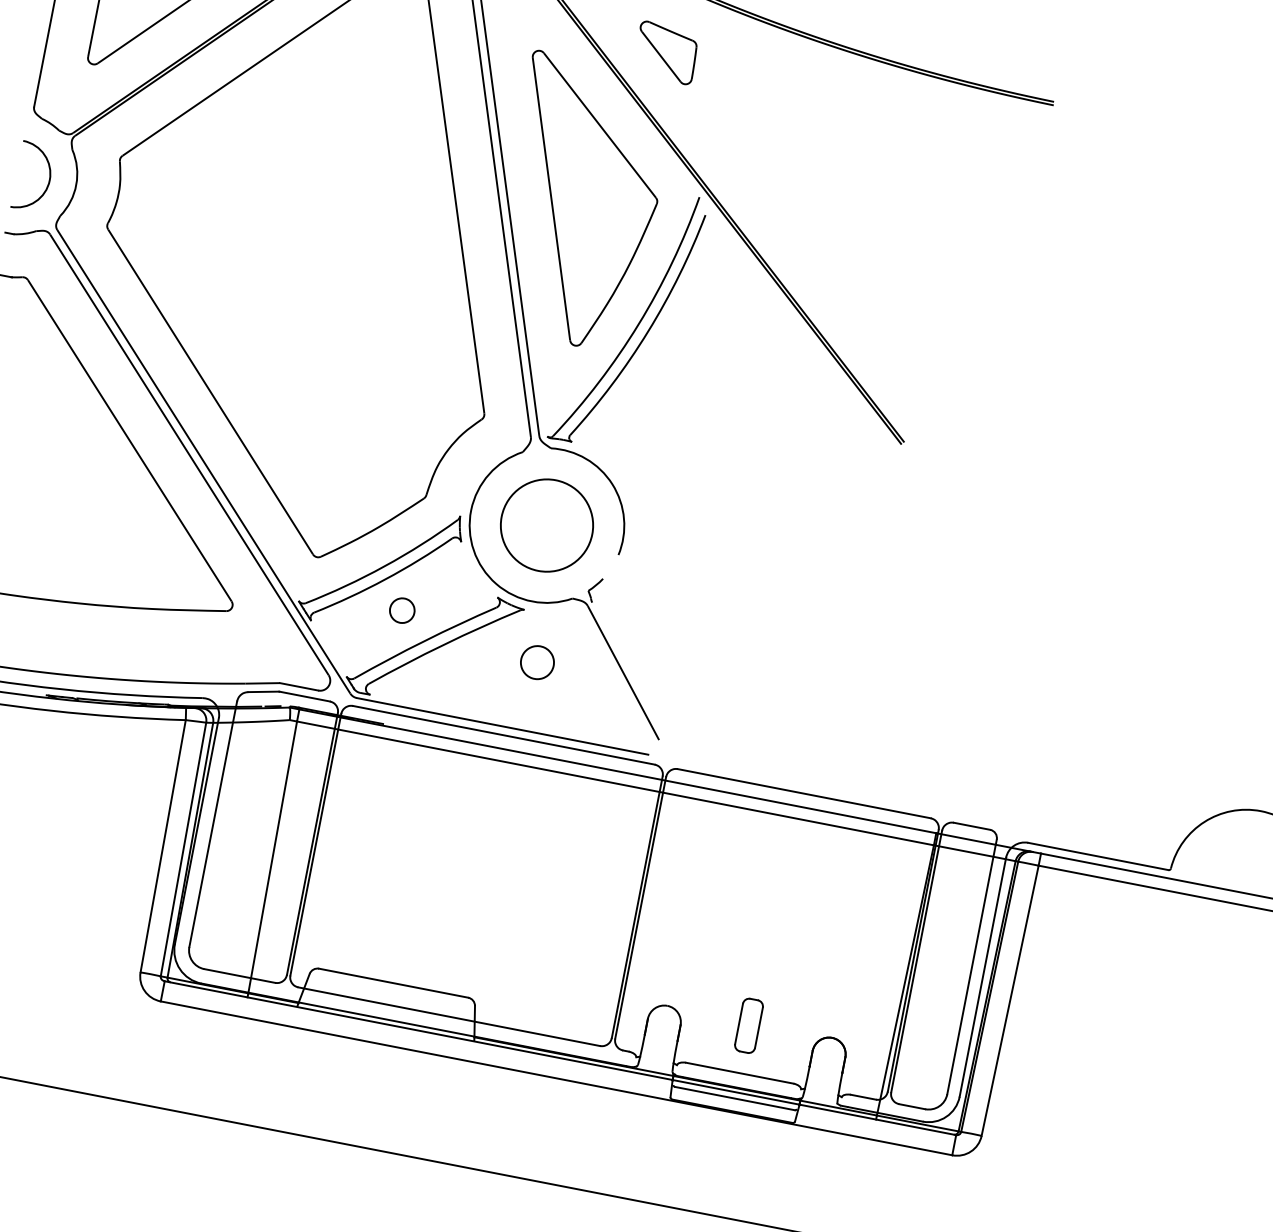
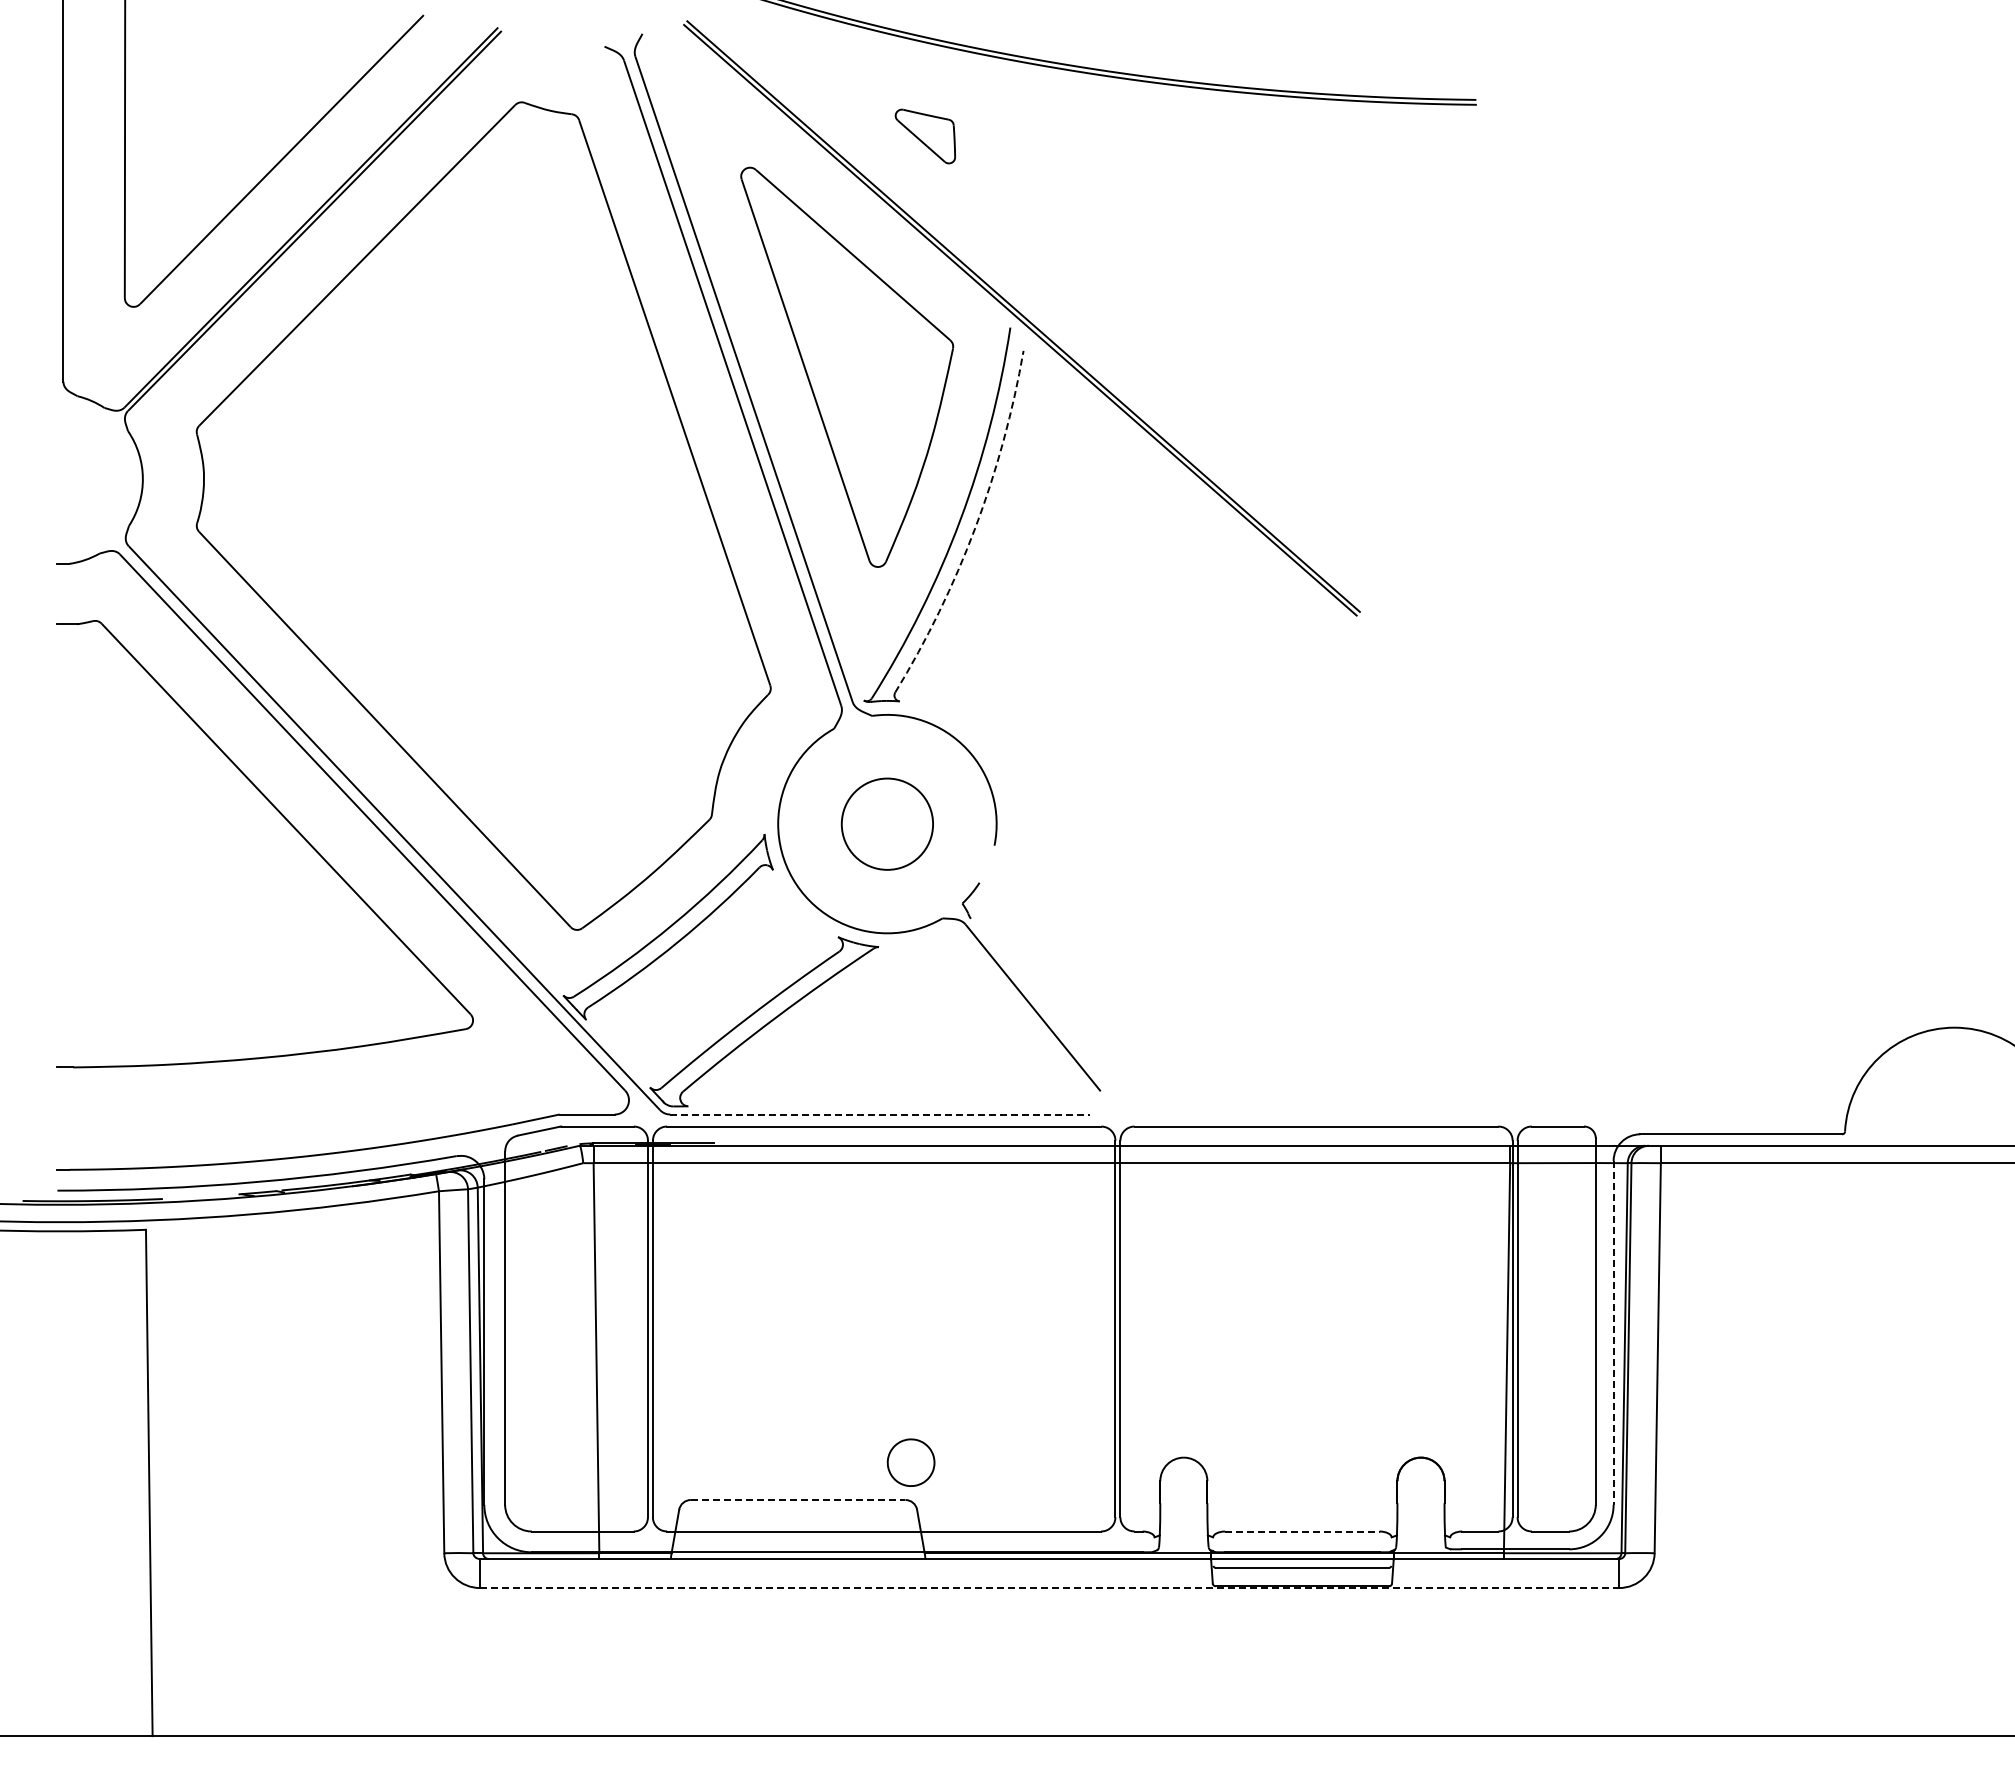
part: (666, 52) -> (925, 136), size x0.7
arc: (48, 181) -> (103, 481), removed
arc: (648, 331) -> (975, 527), solid -> dashed
circle: (547, 525) -> (887, 824), size x0.7
part: (402, 610) -> (709, 980), removed
part: (537, 662) -> (910, 1462), moved
line: (502, 726) -> (880, 1114), solid -> dashed
line: (982, 976) -> (1613, 1332), solid -> dashed
line: (393, 983) -> (798, 1500), solid -> dashed
part: (749, 1025) -> (1302, 1463), removed
line: (739, 1073) -> (1302, 1531), solid -> dashed
line: (557, 1078) -> (1050, 1588), solid -> dashed

